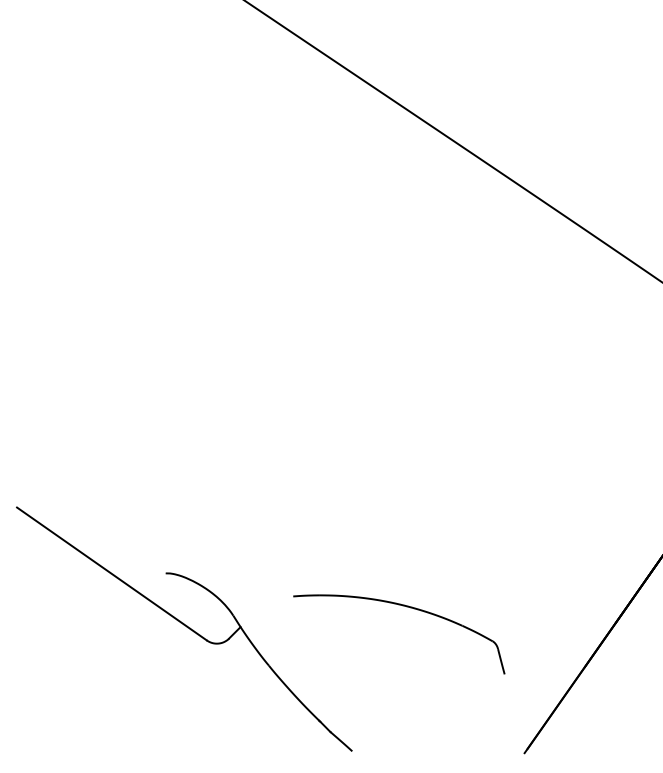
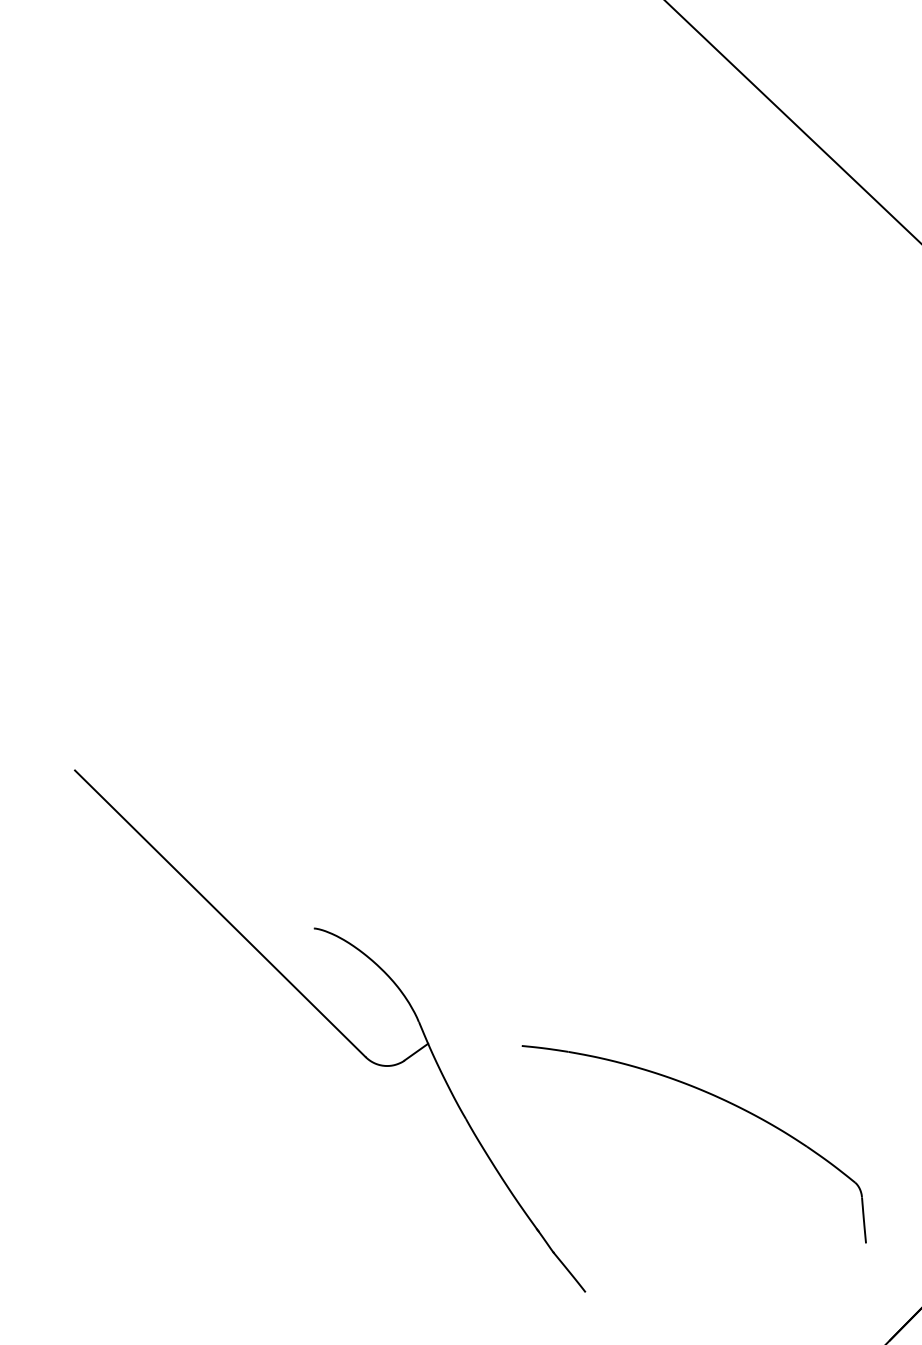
part: (406, 607) -> (715, 1098), moved

